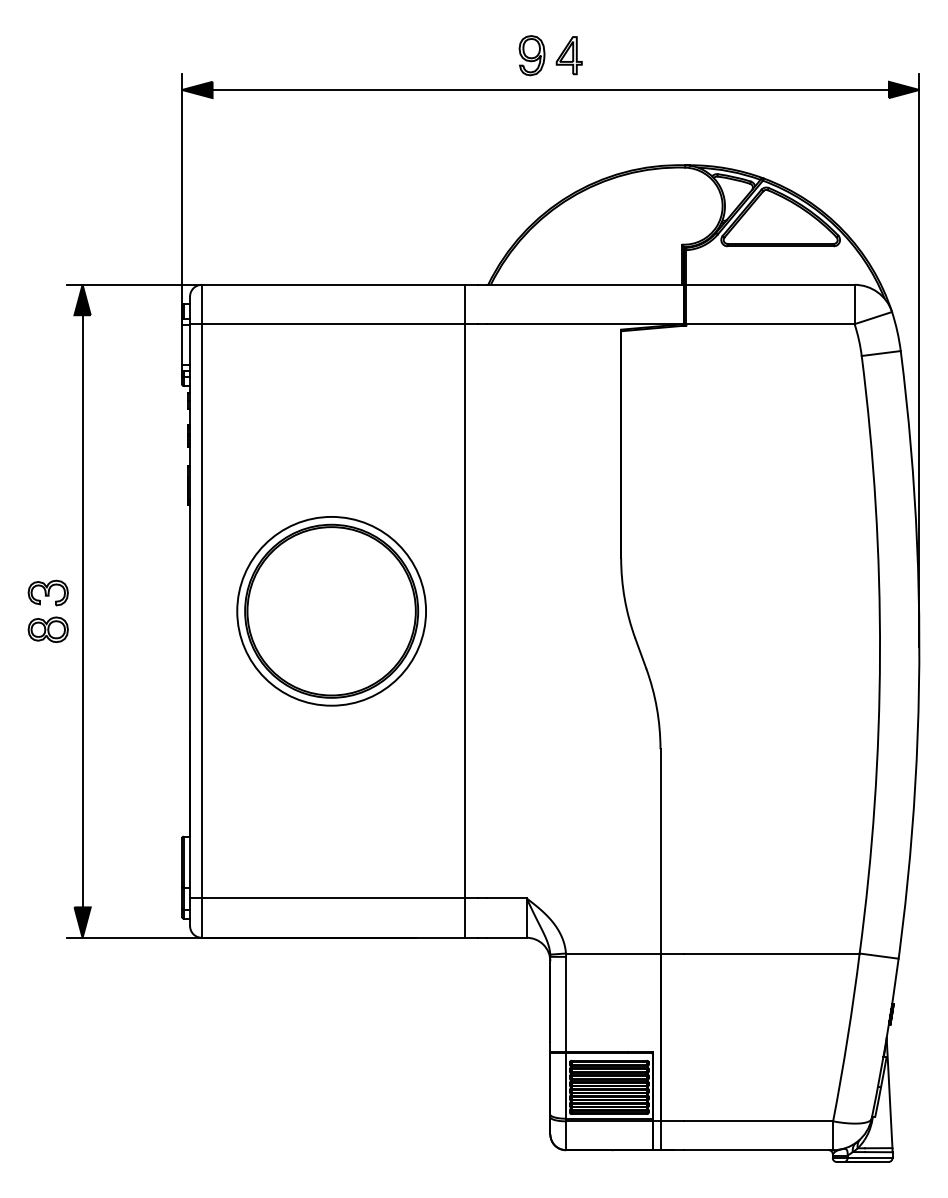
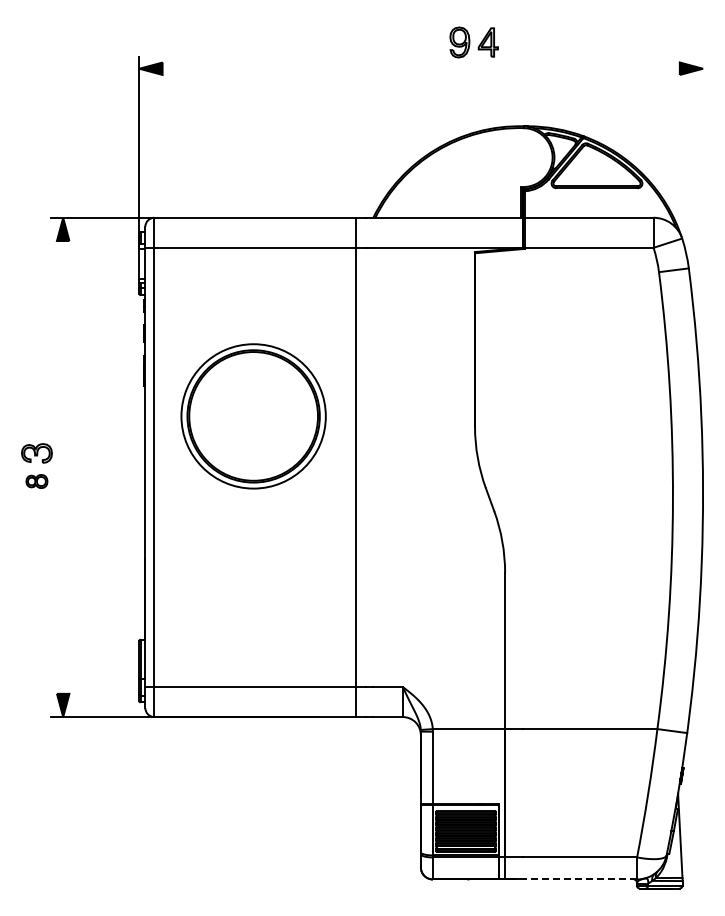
part: (549, 55) -> (473, 42), moved
line: (549, 89) -> (420, 68), removed
line: (919, 360) -> (703, 275), removed
line: (82, 611) -> (63, 467), removed
part: (331, 611) -> (253, 416), moved
part: (47, 629) -> (36, 481), size x0.7
line: (759, 1150) -> (580, 879), solid -> dashed

